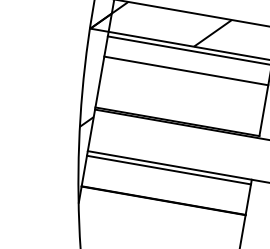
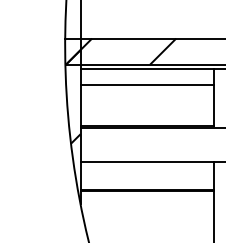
line: (168, 169) -> (146, 165), removed

